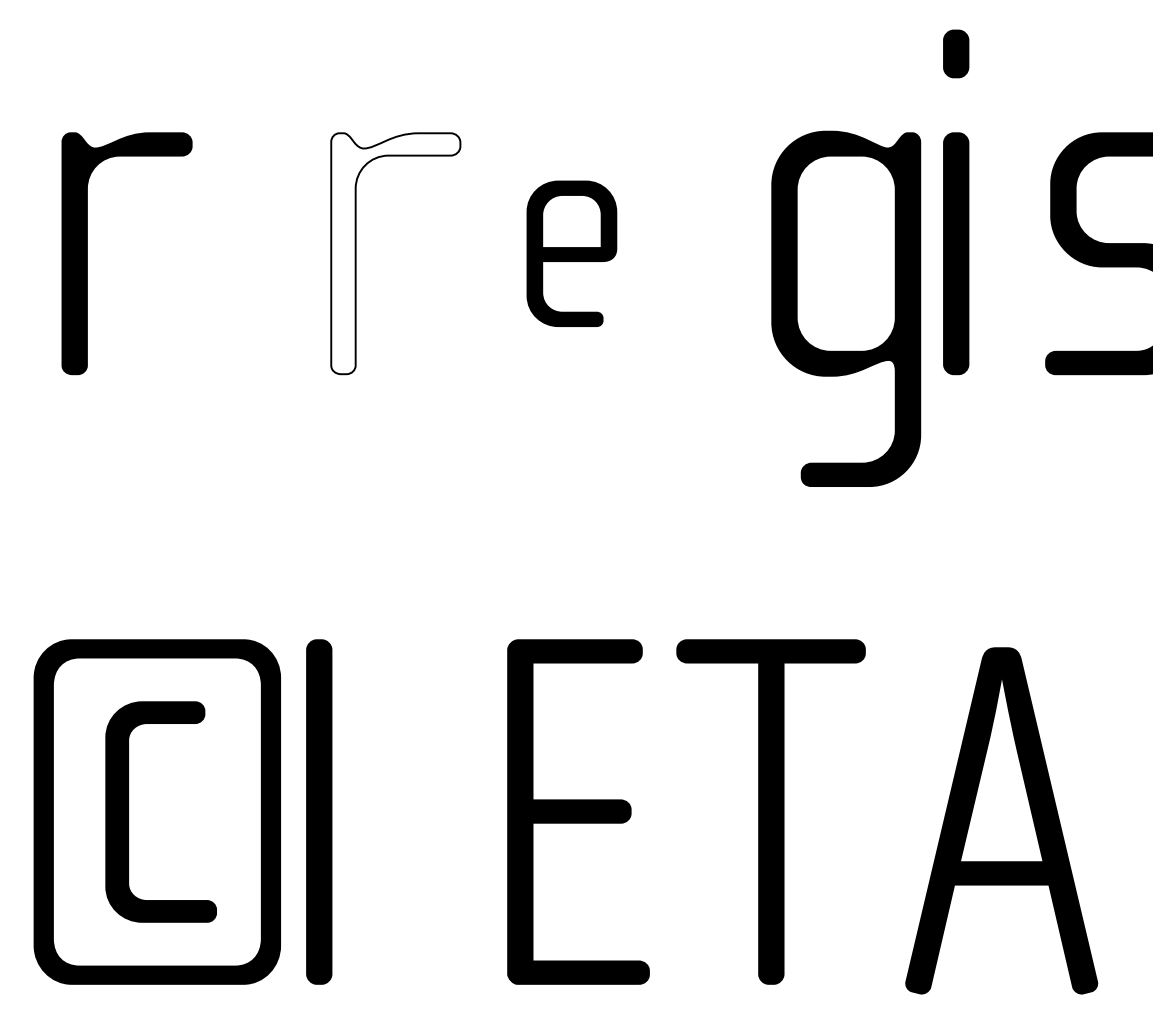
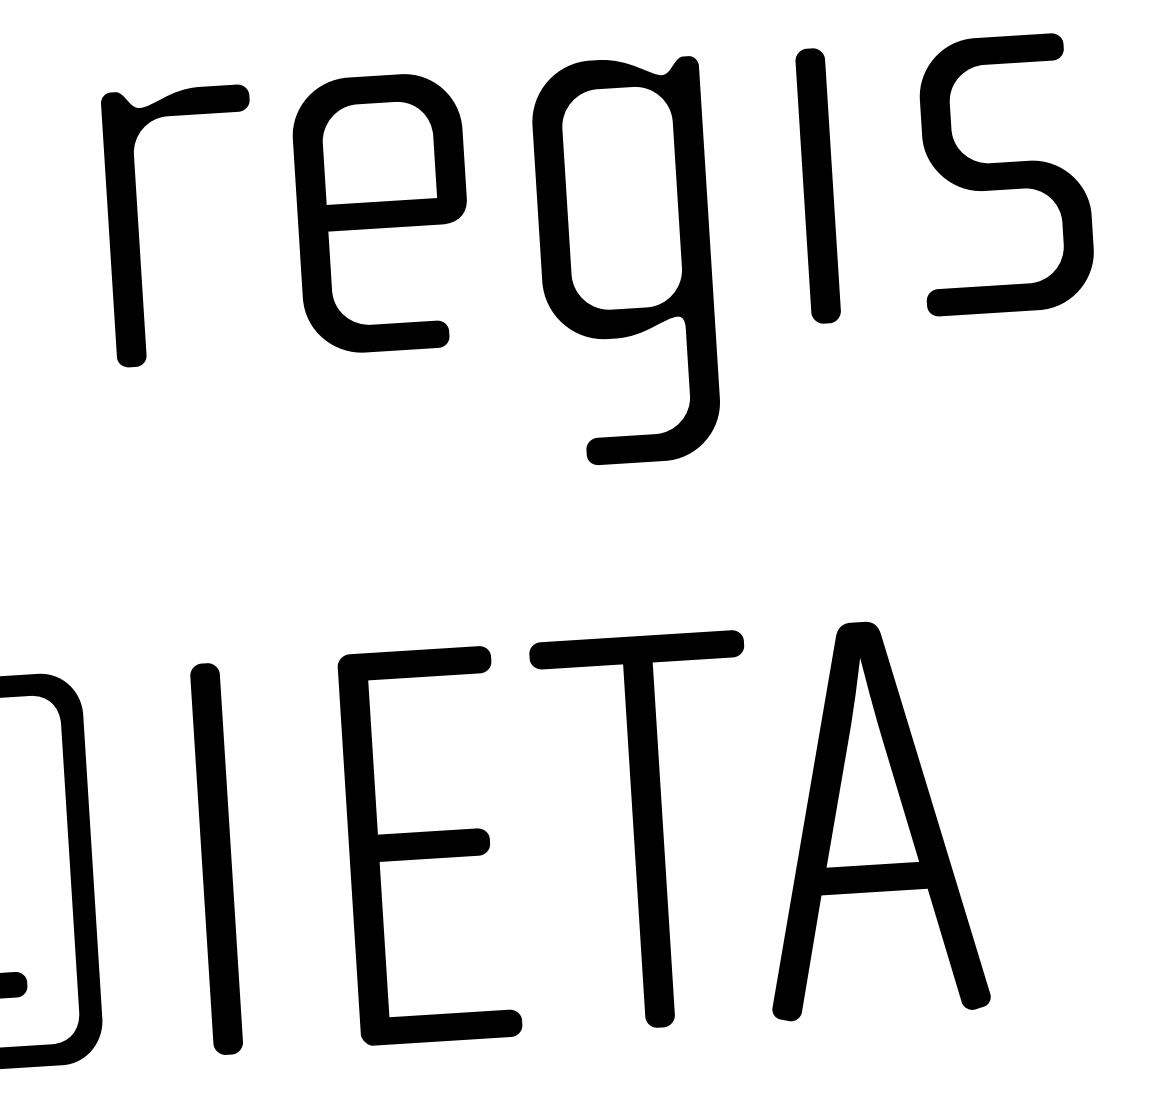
fill: (395, 253) -> (182, 225), added
part: (571, 253) -> (382, 213), size x1.67
part: (846, 308) -> (626, 260), moved
part: (319, 811) -> (216, 858), moved
part: (1001, 820) -> (869, 818), moved

